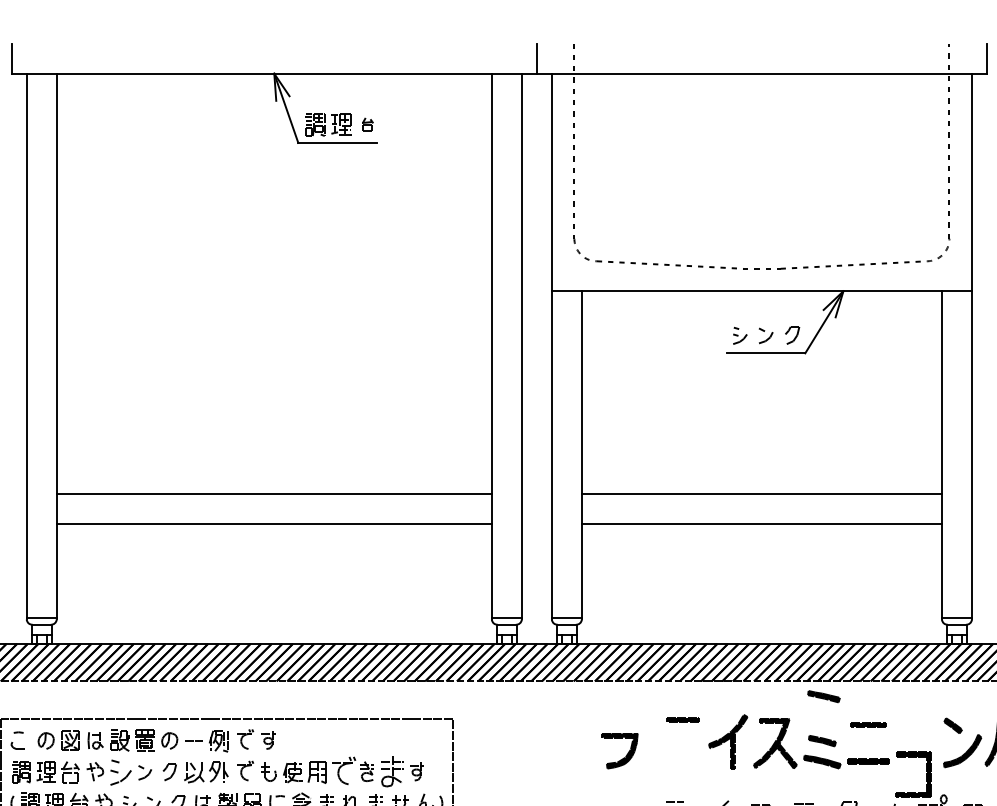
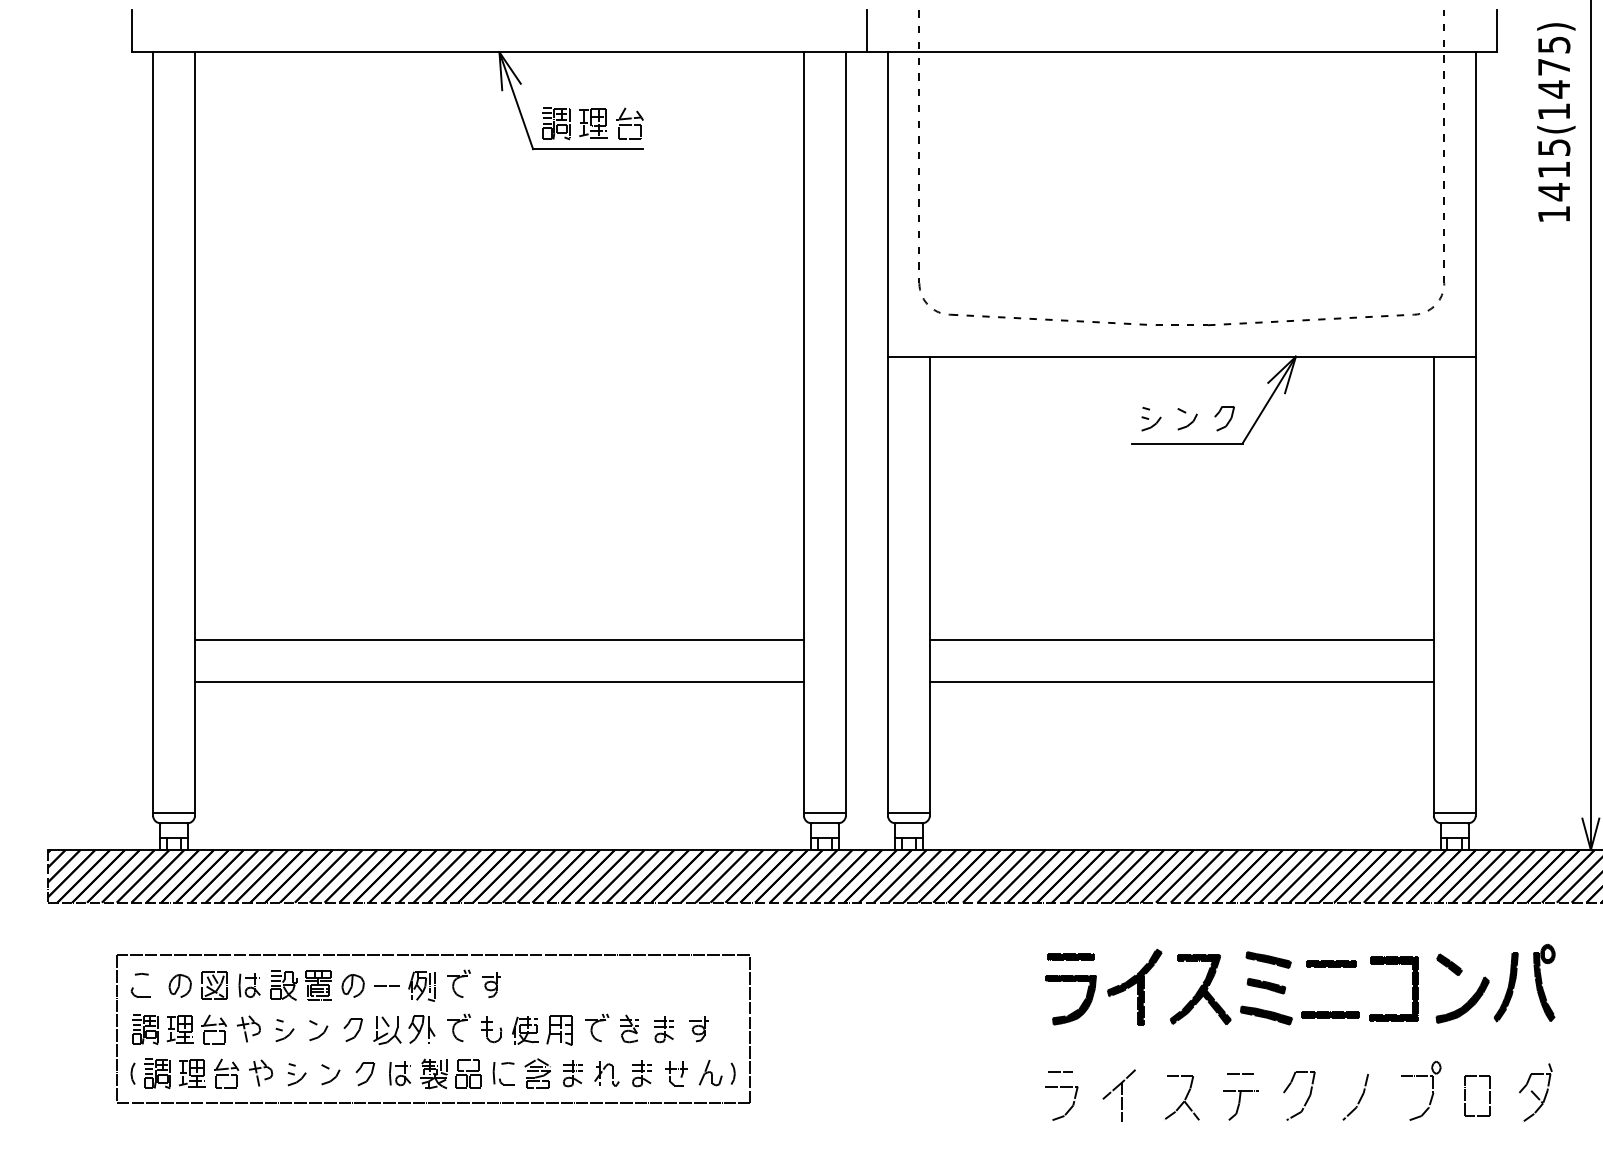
part: (367, 124) -> (629, 123), size x1.67
part: (823, 696) -> (1268, 959), moved
part: (623, 757) -> (1076, 1009), moved
part: (344, 770) -> (597, 1027), size x0.71
part: (120, 772) -> (284, 1030), size x0.62
part: (391, 772) -> (663, 1029), size x0.62
part: (926, 774) -> (1412, 988), moved

